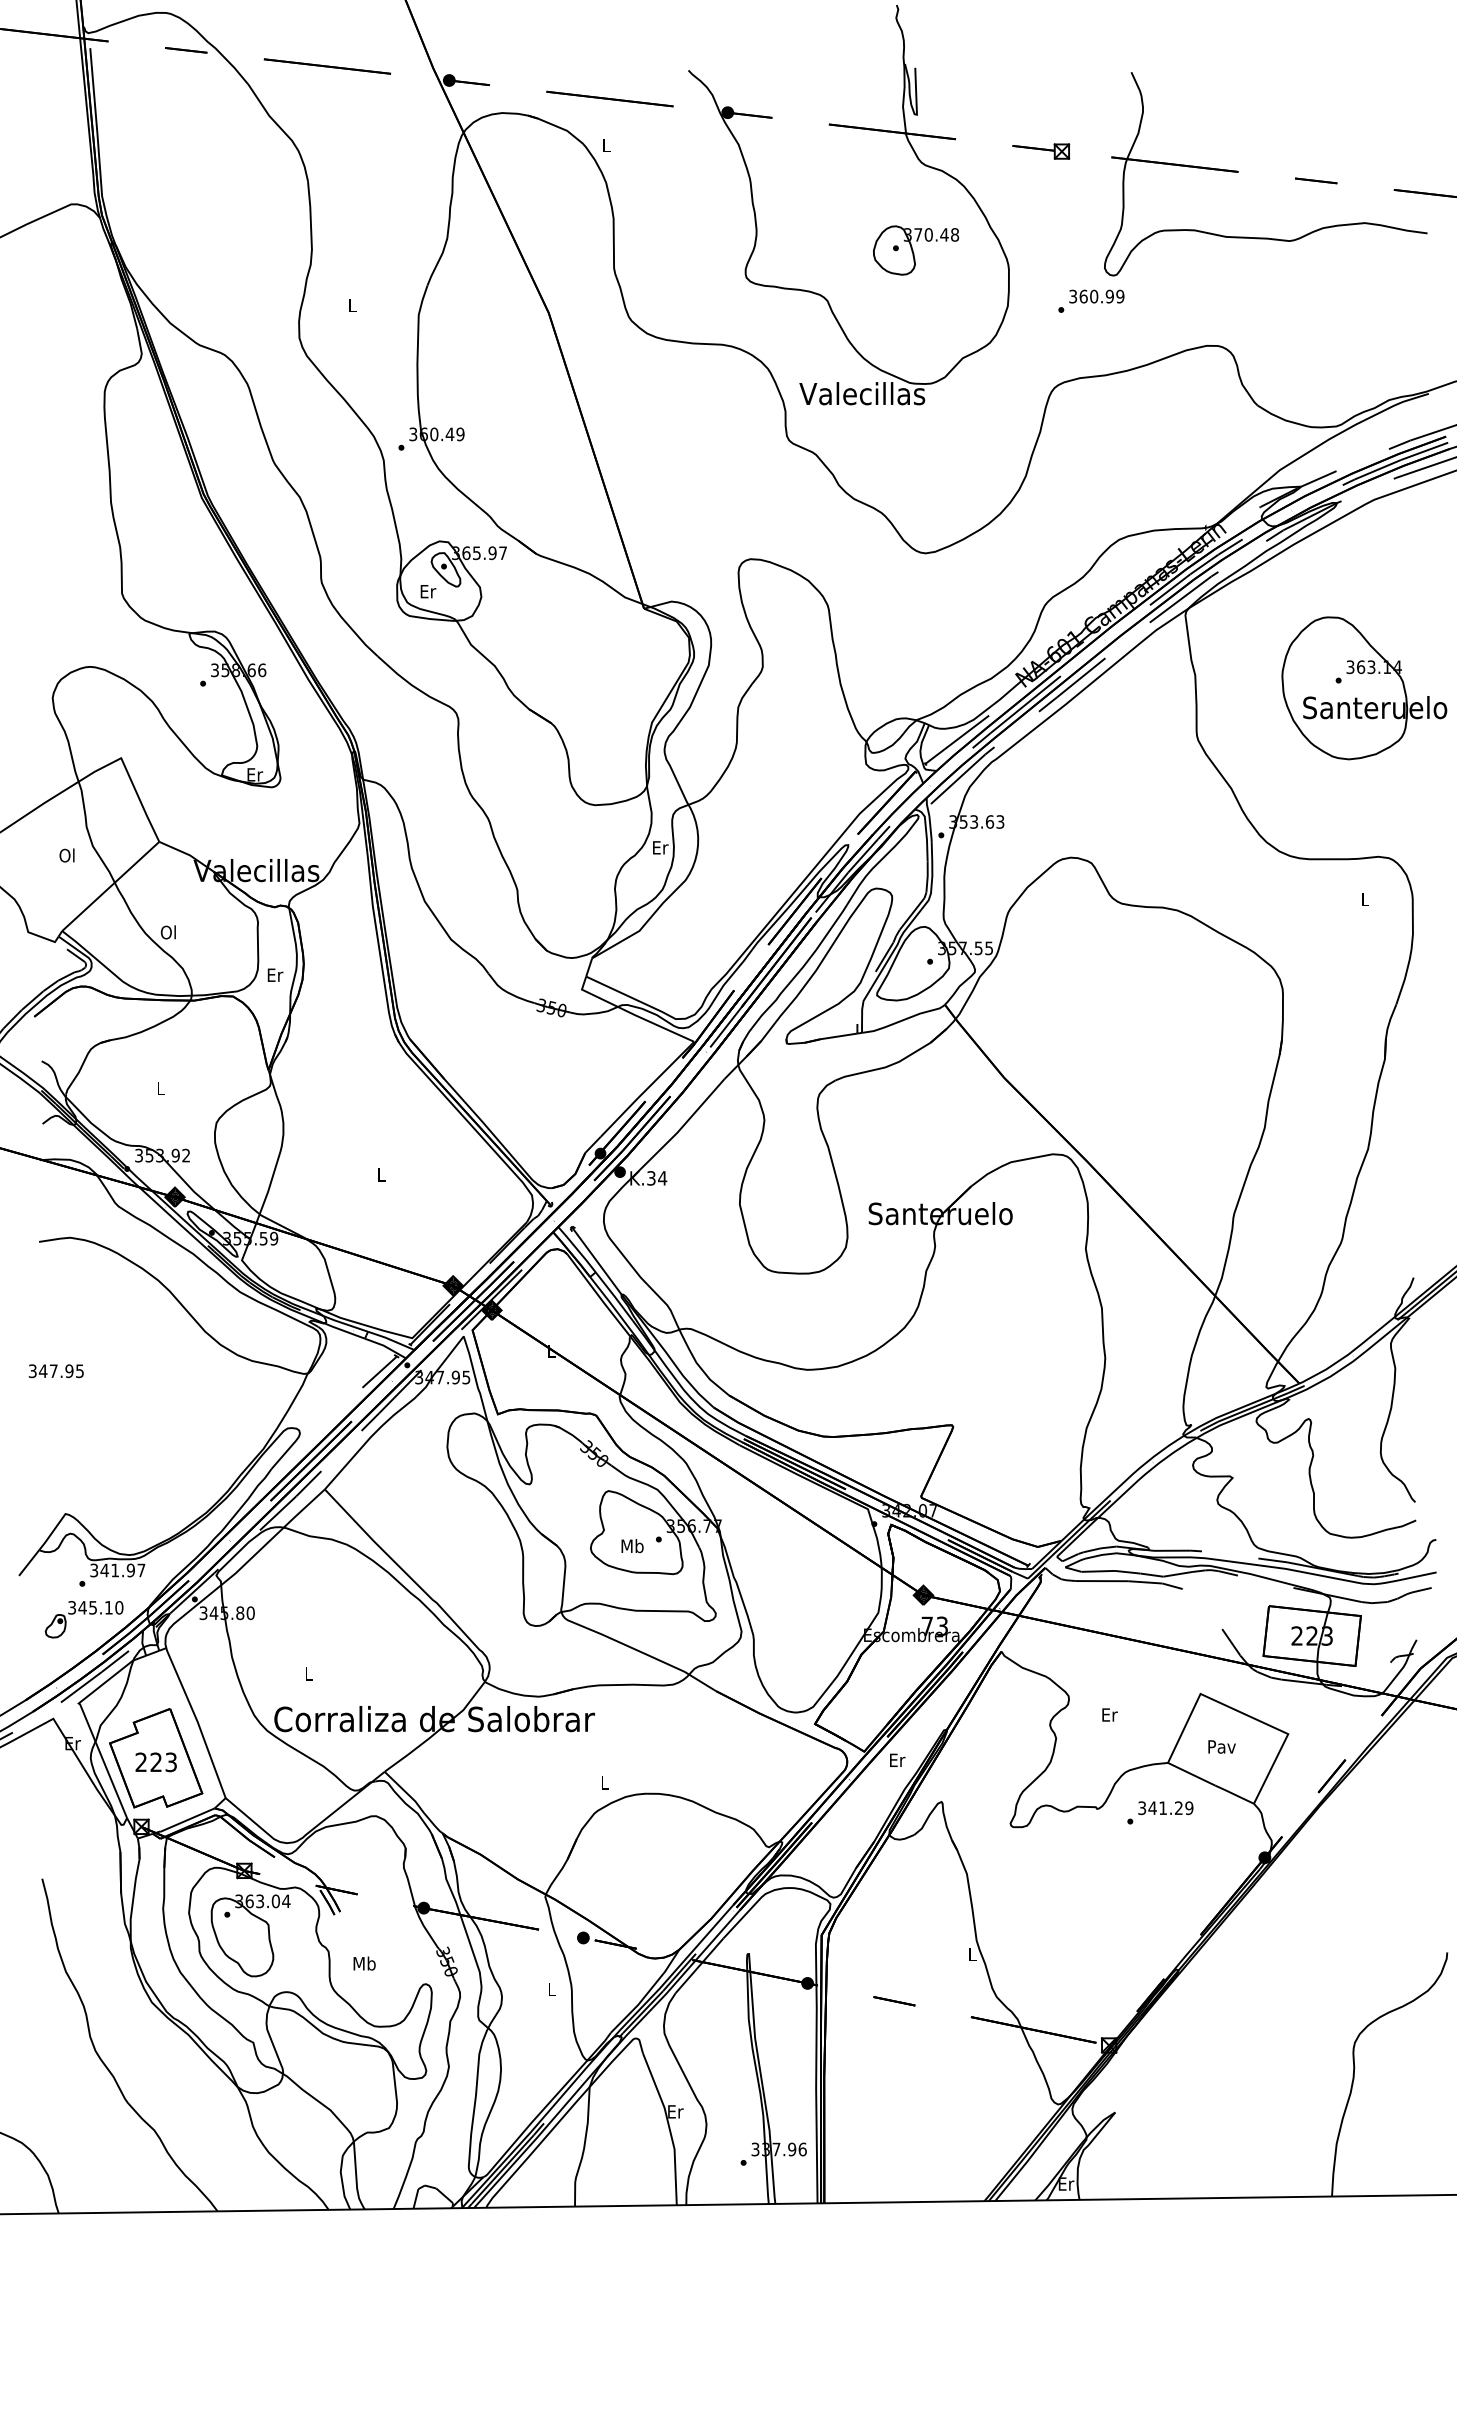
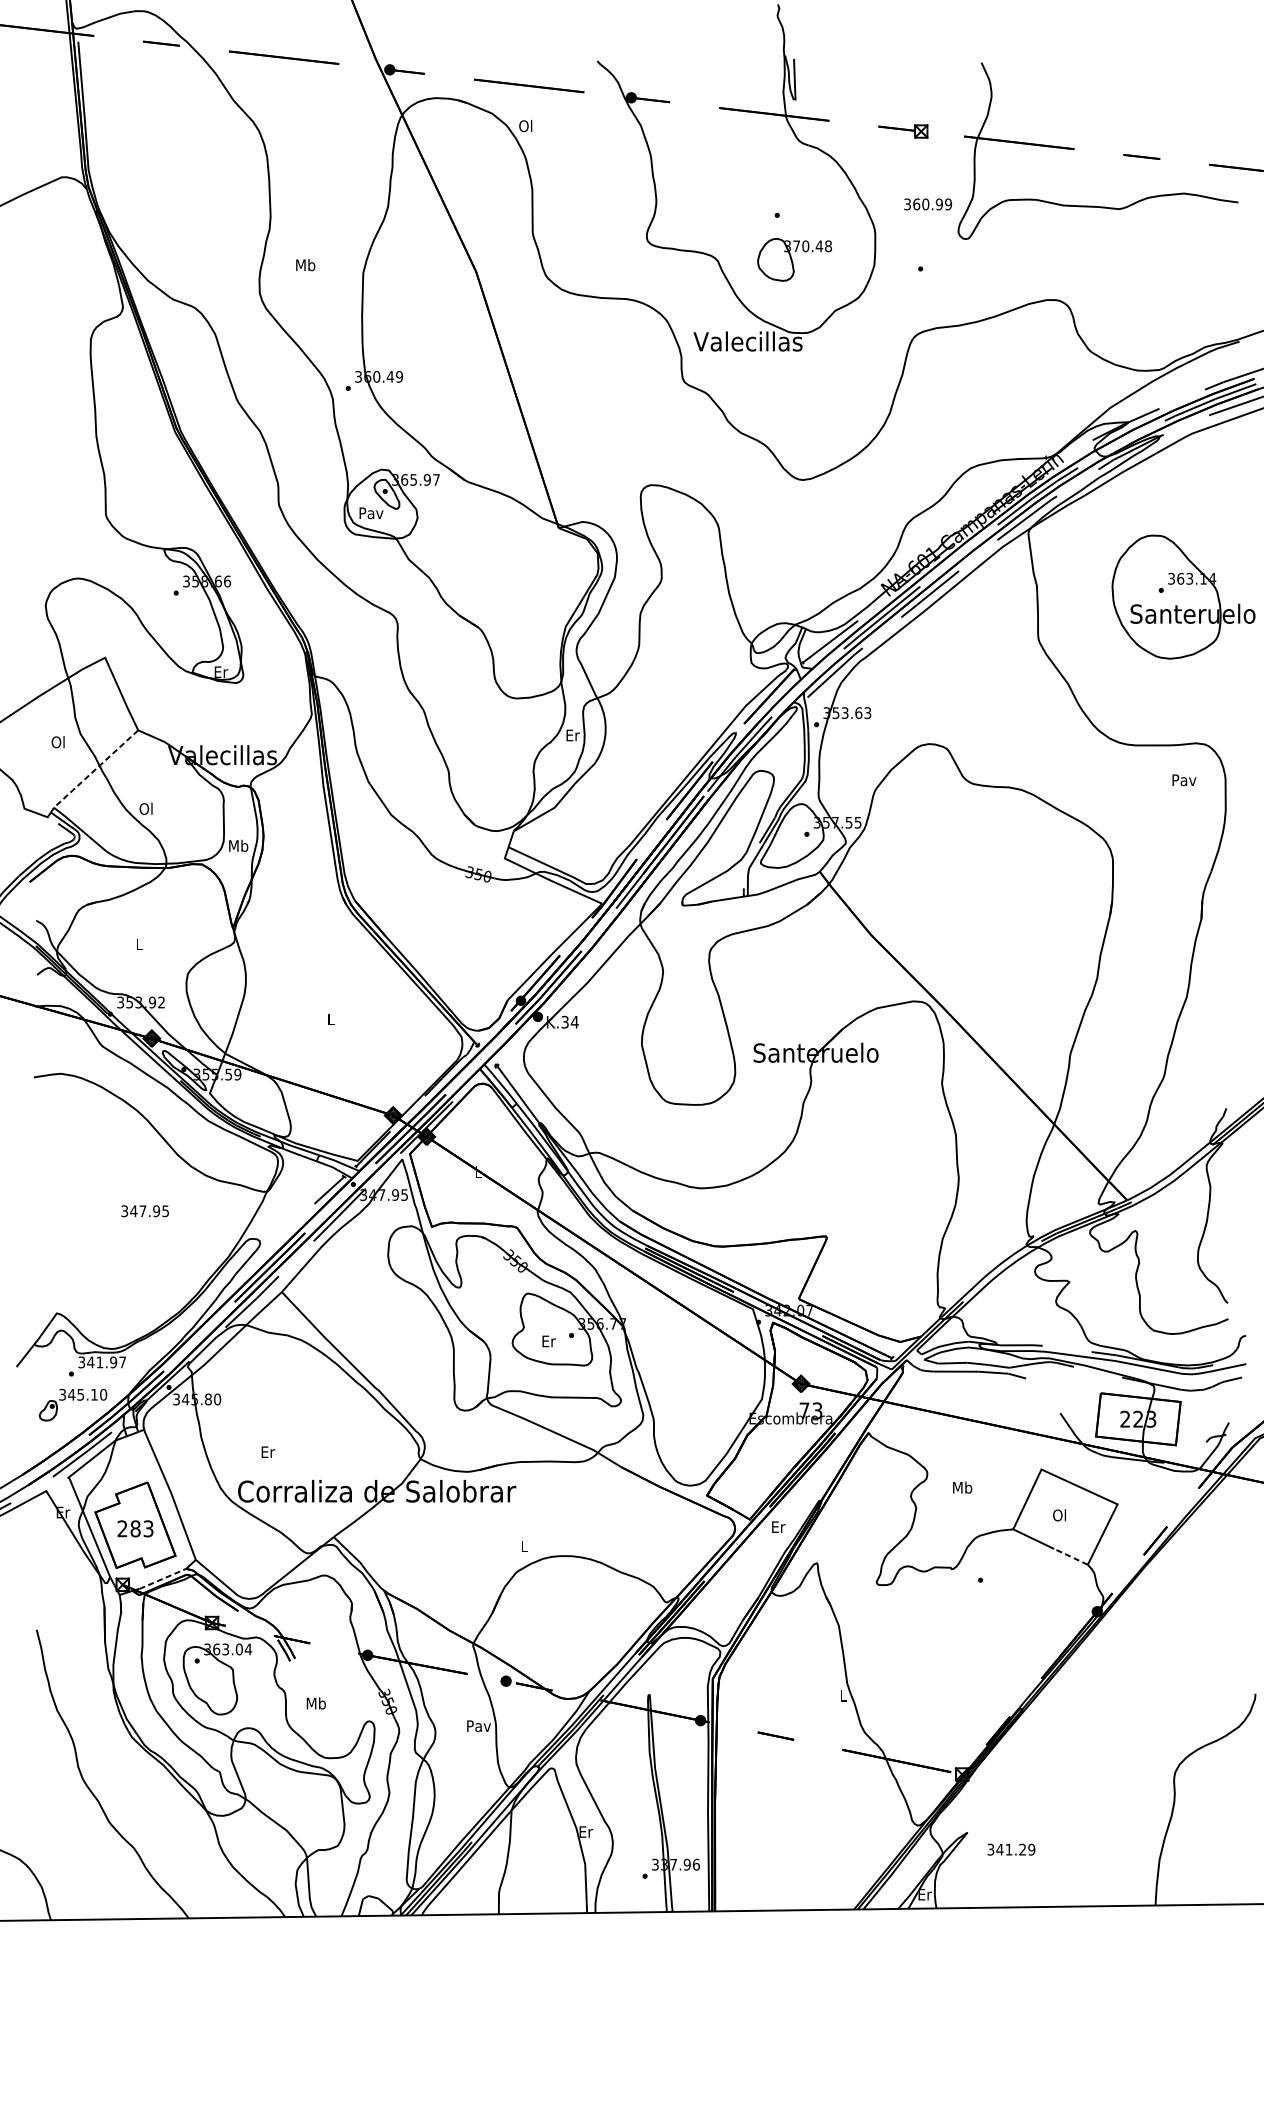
text: (605, 145) -> (525, 126), L -> Ol
part: (916, 250) -> (795, 259), moved
text: (1096, 296) -> (927, 204), moved
text: (352, 305) -> (305, 265), L -> Mb
text: (427, 591) -> (370, 513), Er -> Pav
line: (110, 886) -> (95, 769), solid -> dashed
text: (1365, 899) -> (1184, 780), L -> Pav
text: (275, 975) -> (239, 846), Er -> Mb
text: (55, 1371) -> (144, 1211), moved
text: (632, 1546) -> (548, 1341), Mb -> Er
text: (309, 1673) -> (268, 1451), L -> Er
text: (1109, 1714) -> (962, 1487), Er -> Mb
text: (1221, 1746) -> (1059, 1515), Pav -> Ol
text: (156, 1762) -> (135, 1528), 223 -> 283
line: (1233, 1794) -> (1070, 1556), solid -> dashed
text: (1165, 1808) -> (1011, 1849), moved
line: (187, 1820) -> (162, 1579), solid -> dashed
text: (551, 1989) -> (478, 1725), L -> Pav

